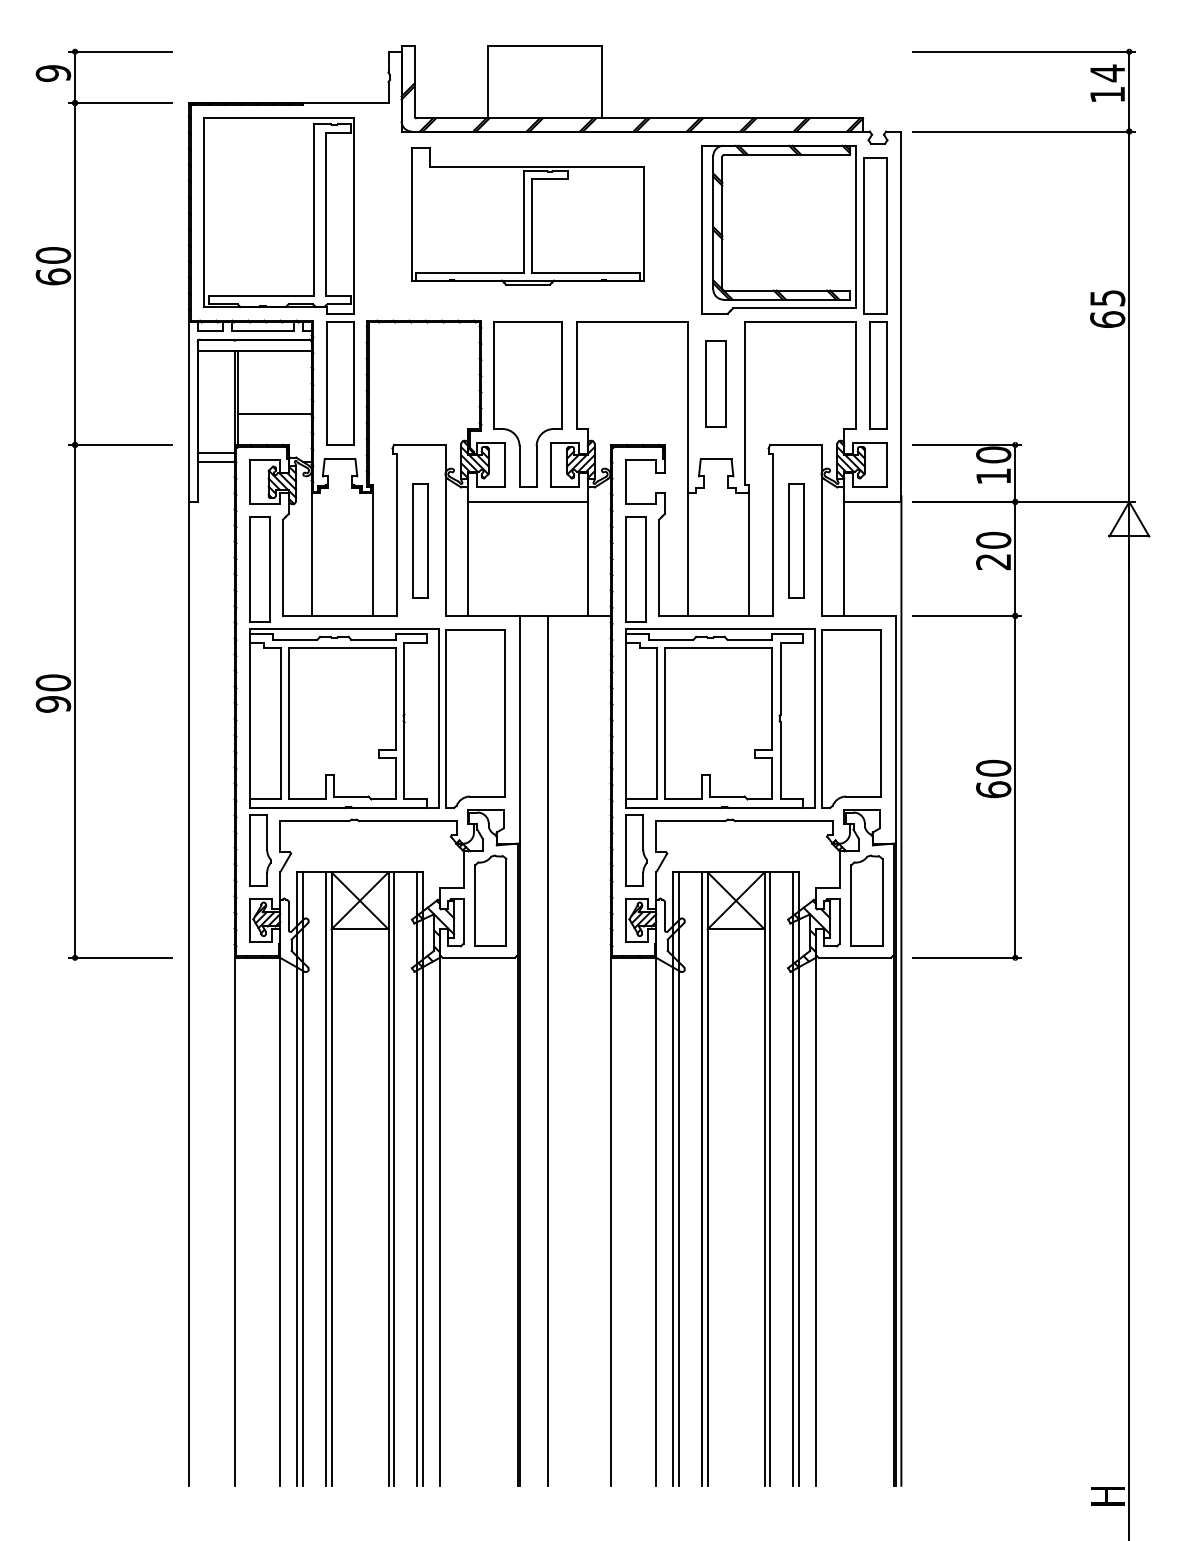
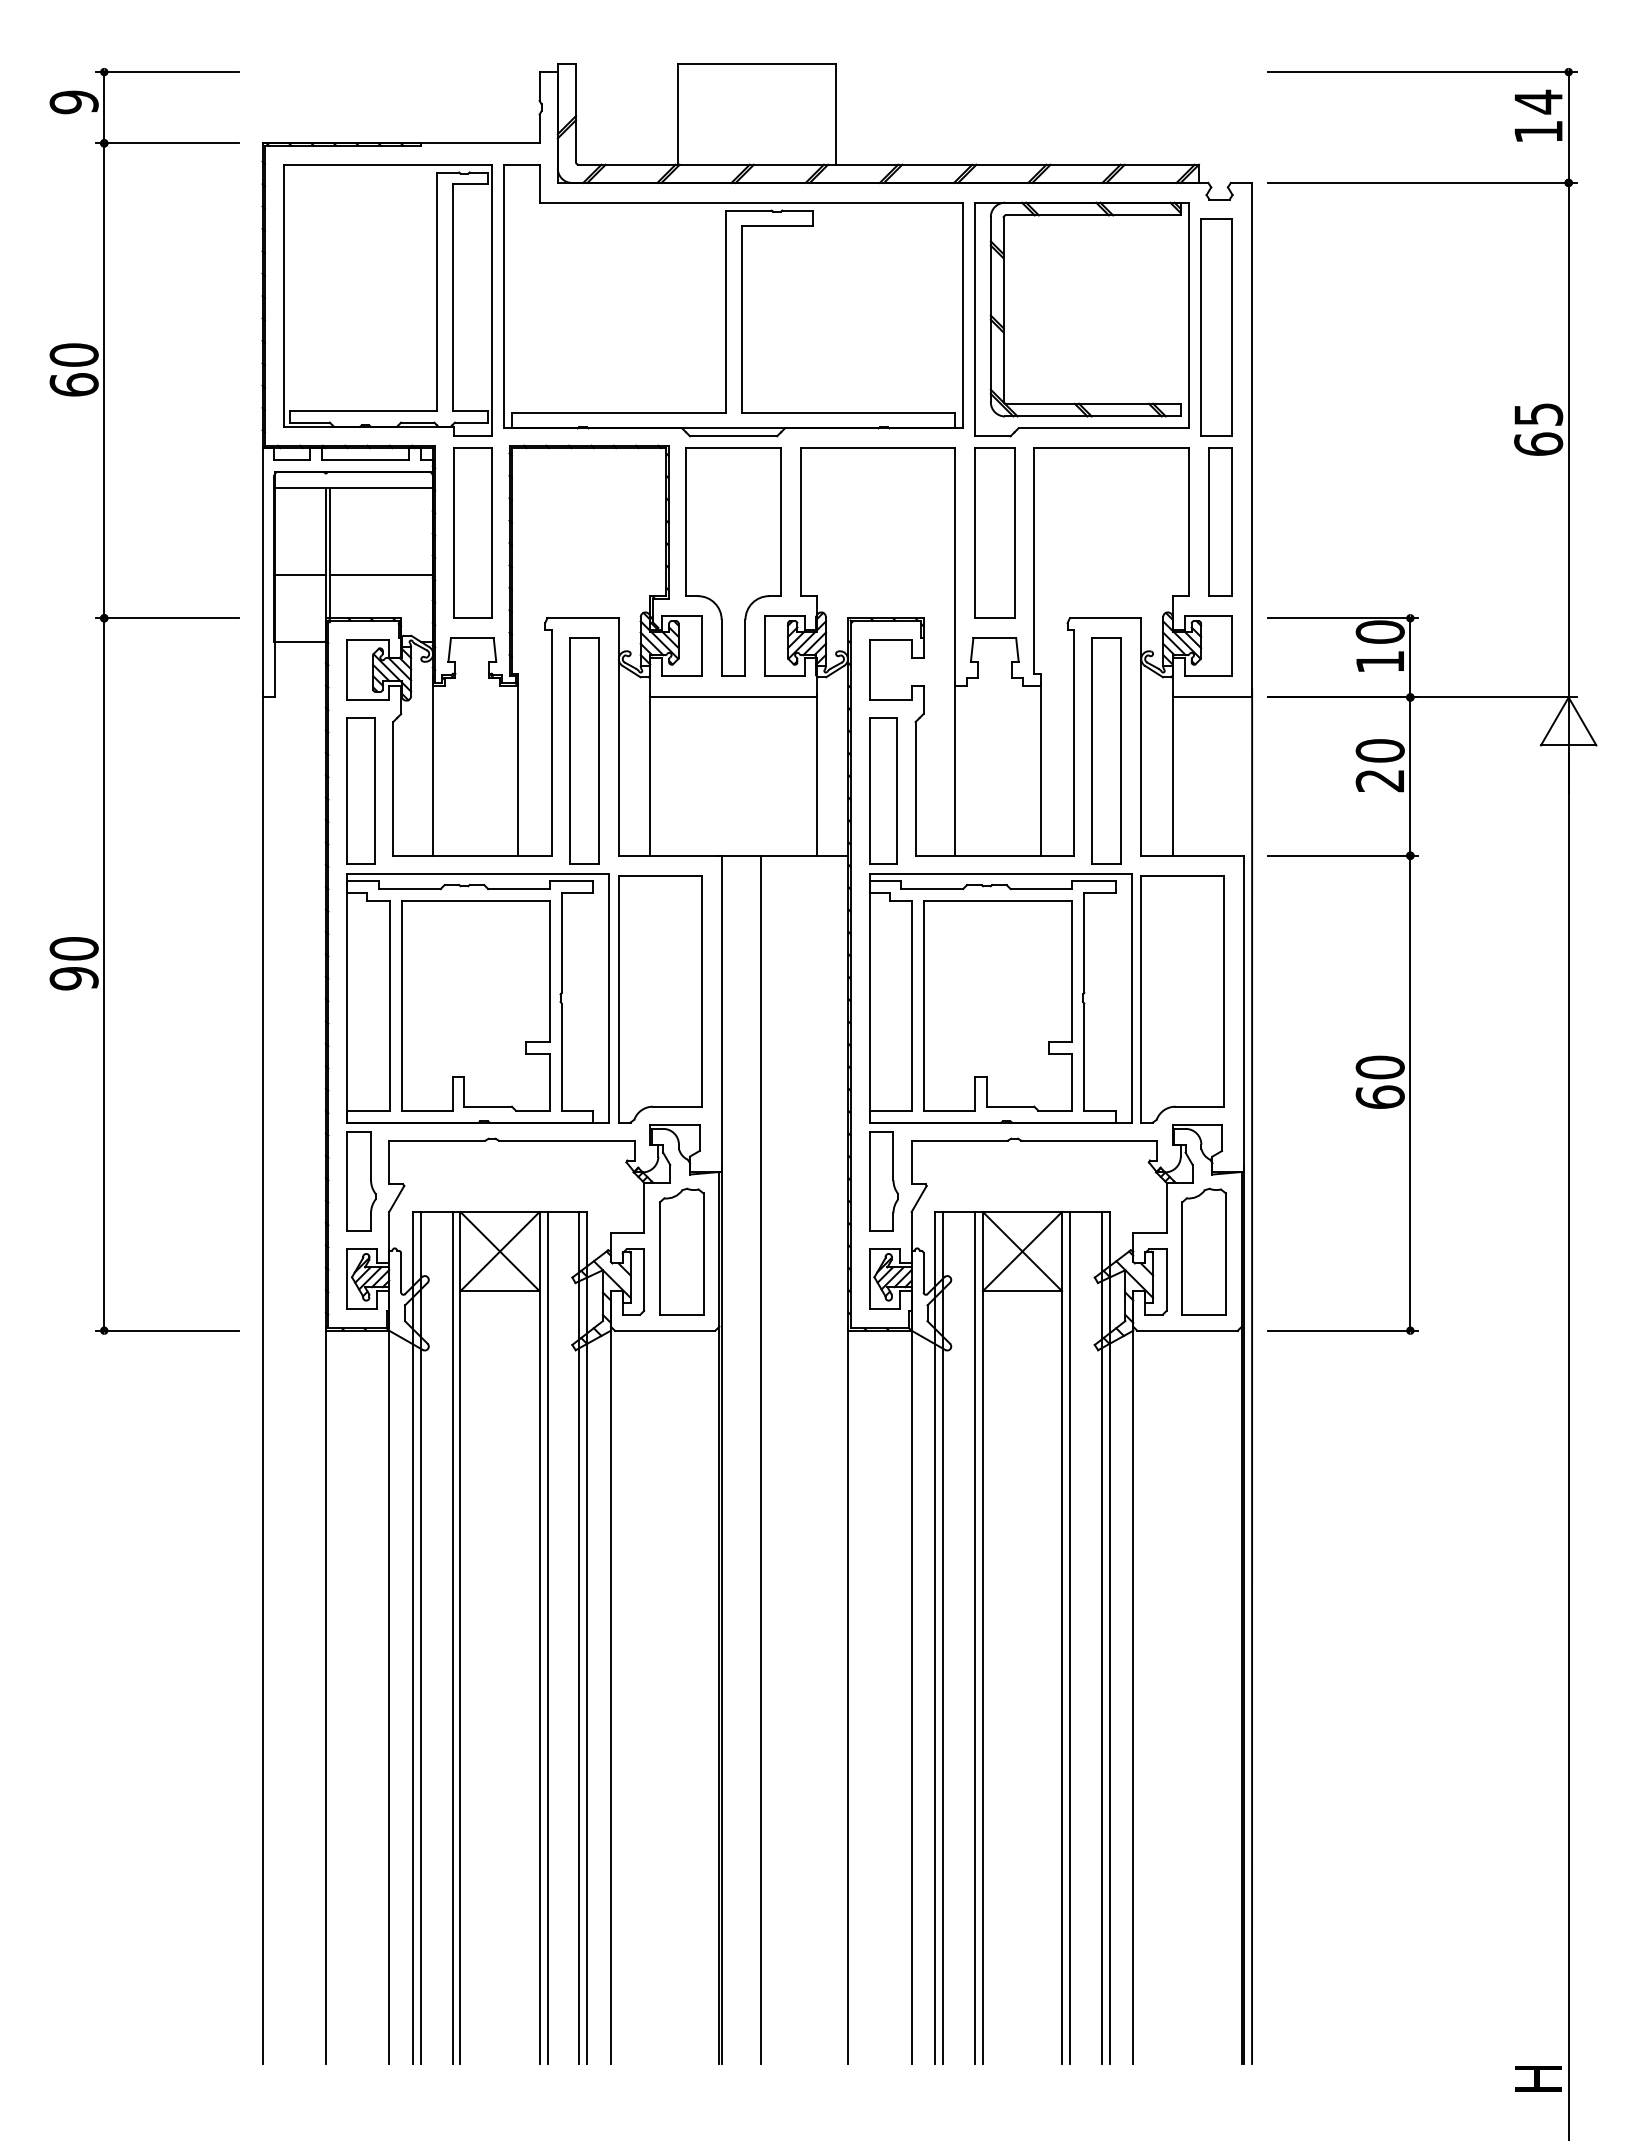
part: (528, 216) -> (733, 300), size x1.43
part: (715, 383) -> (994, 532), size x1.43
line: (215, 452) -> (299, 574), moved
part: (420, 540) -> (584, 750), size x1.43
part: (796, 540) -> (1106, 750), size x1.43

